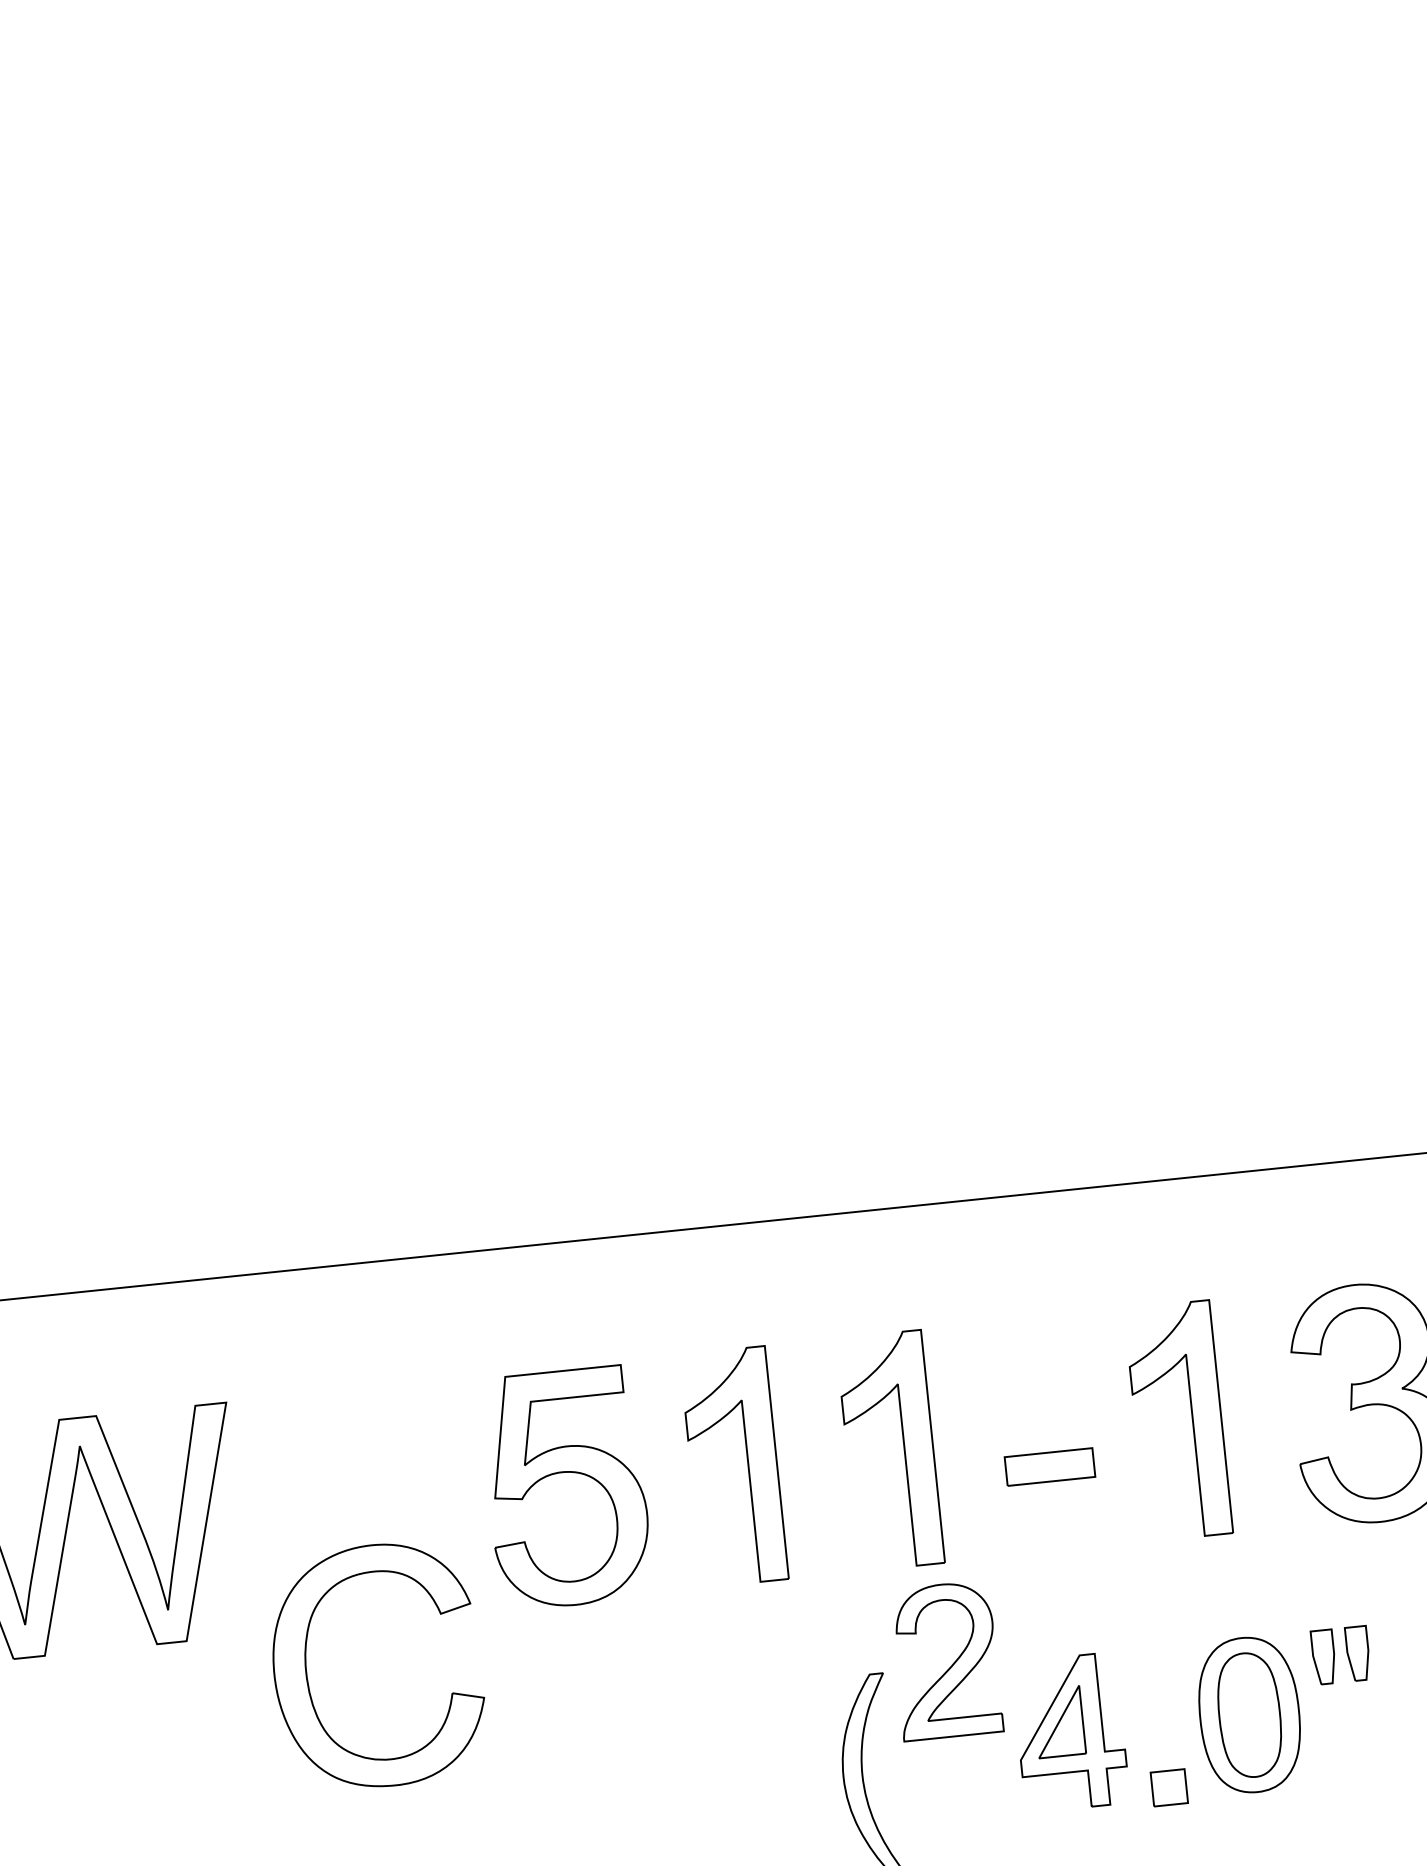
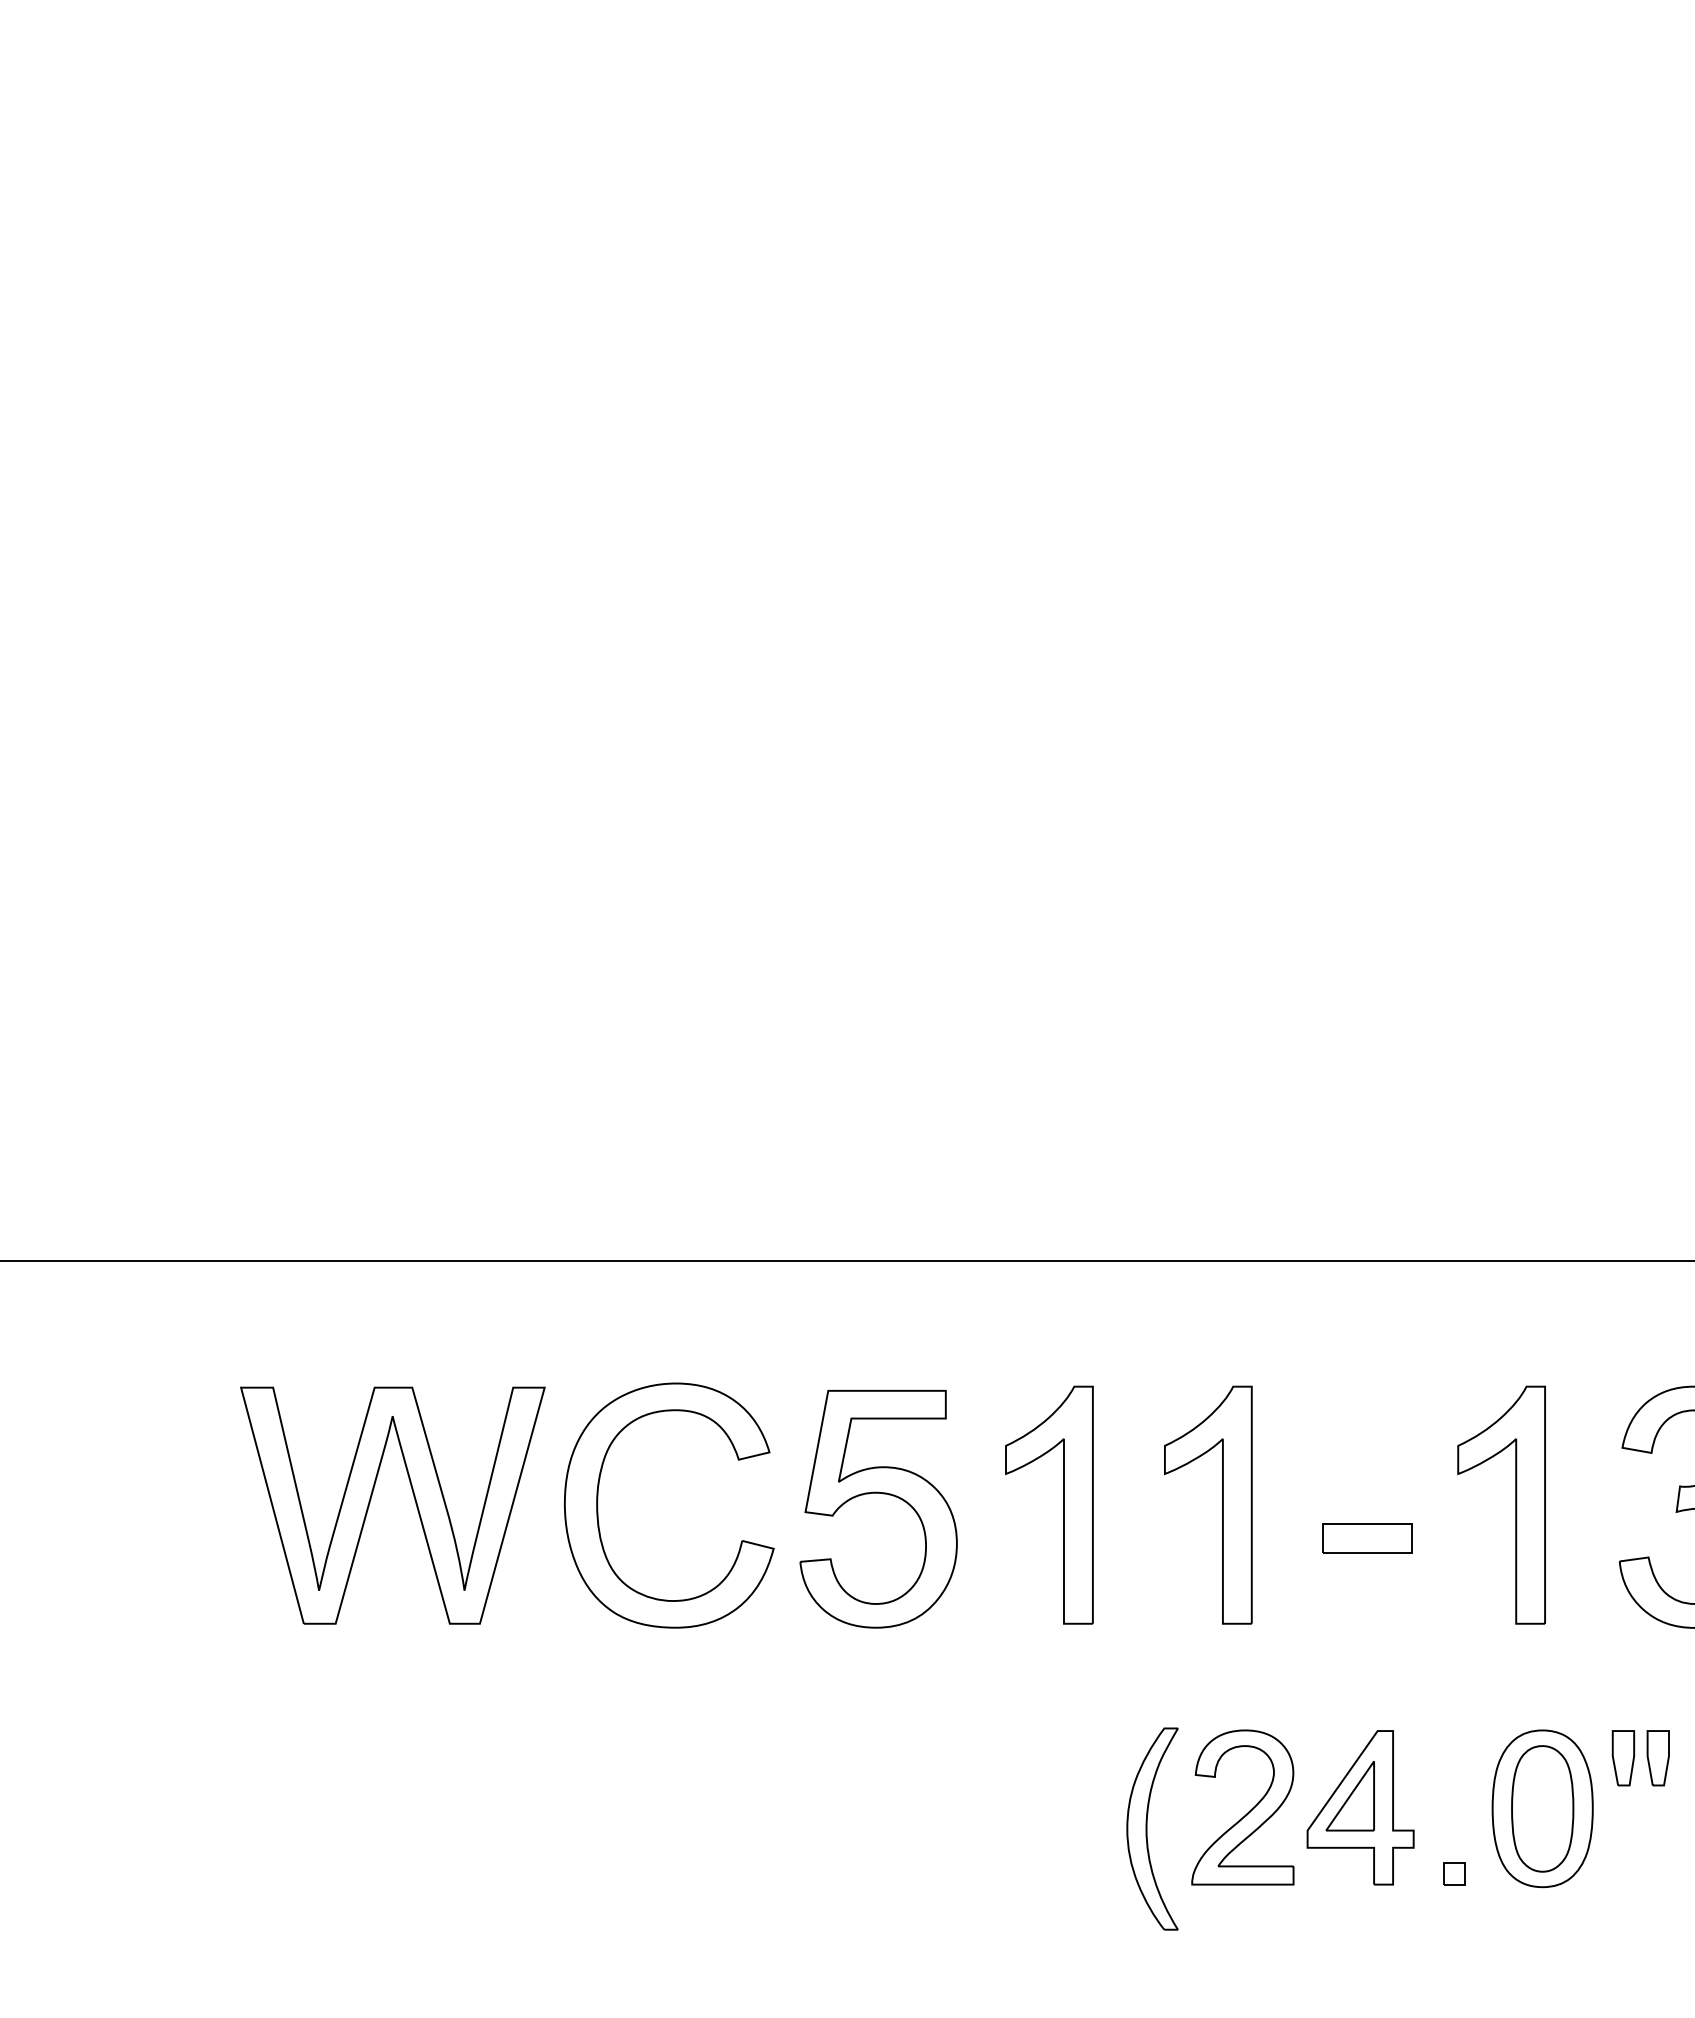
part: (951, 1665) -> (1247, 1812), moved
part: (307, 1674) -> (598, 1506), moved
part: (1169, 1787) -> (1454, 1873), size x0.62

